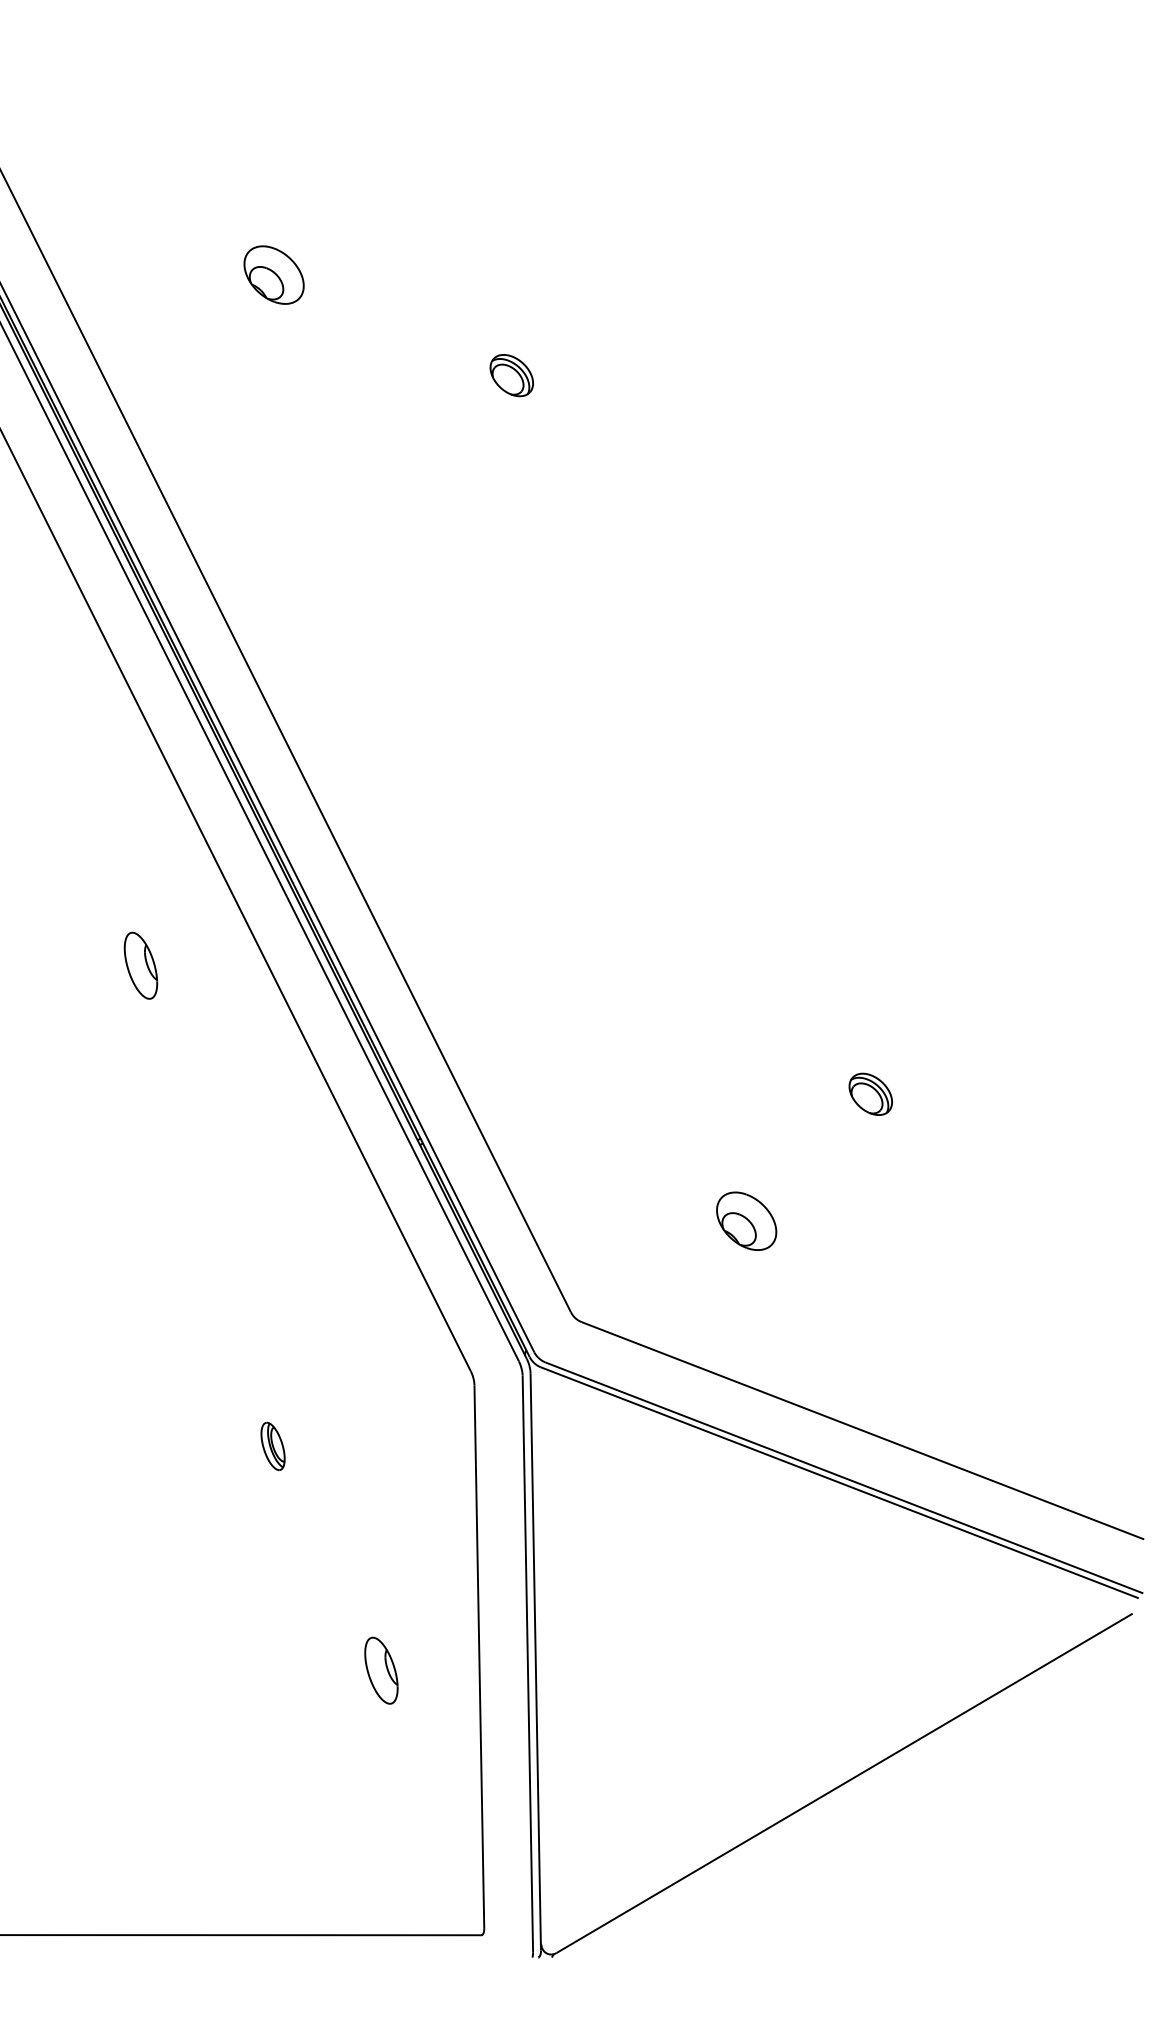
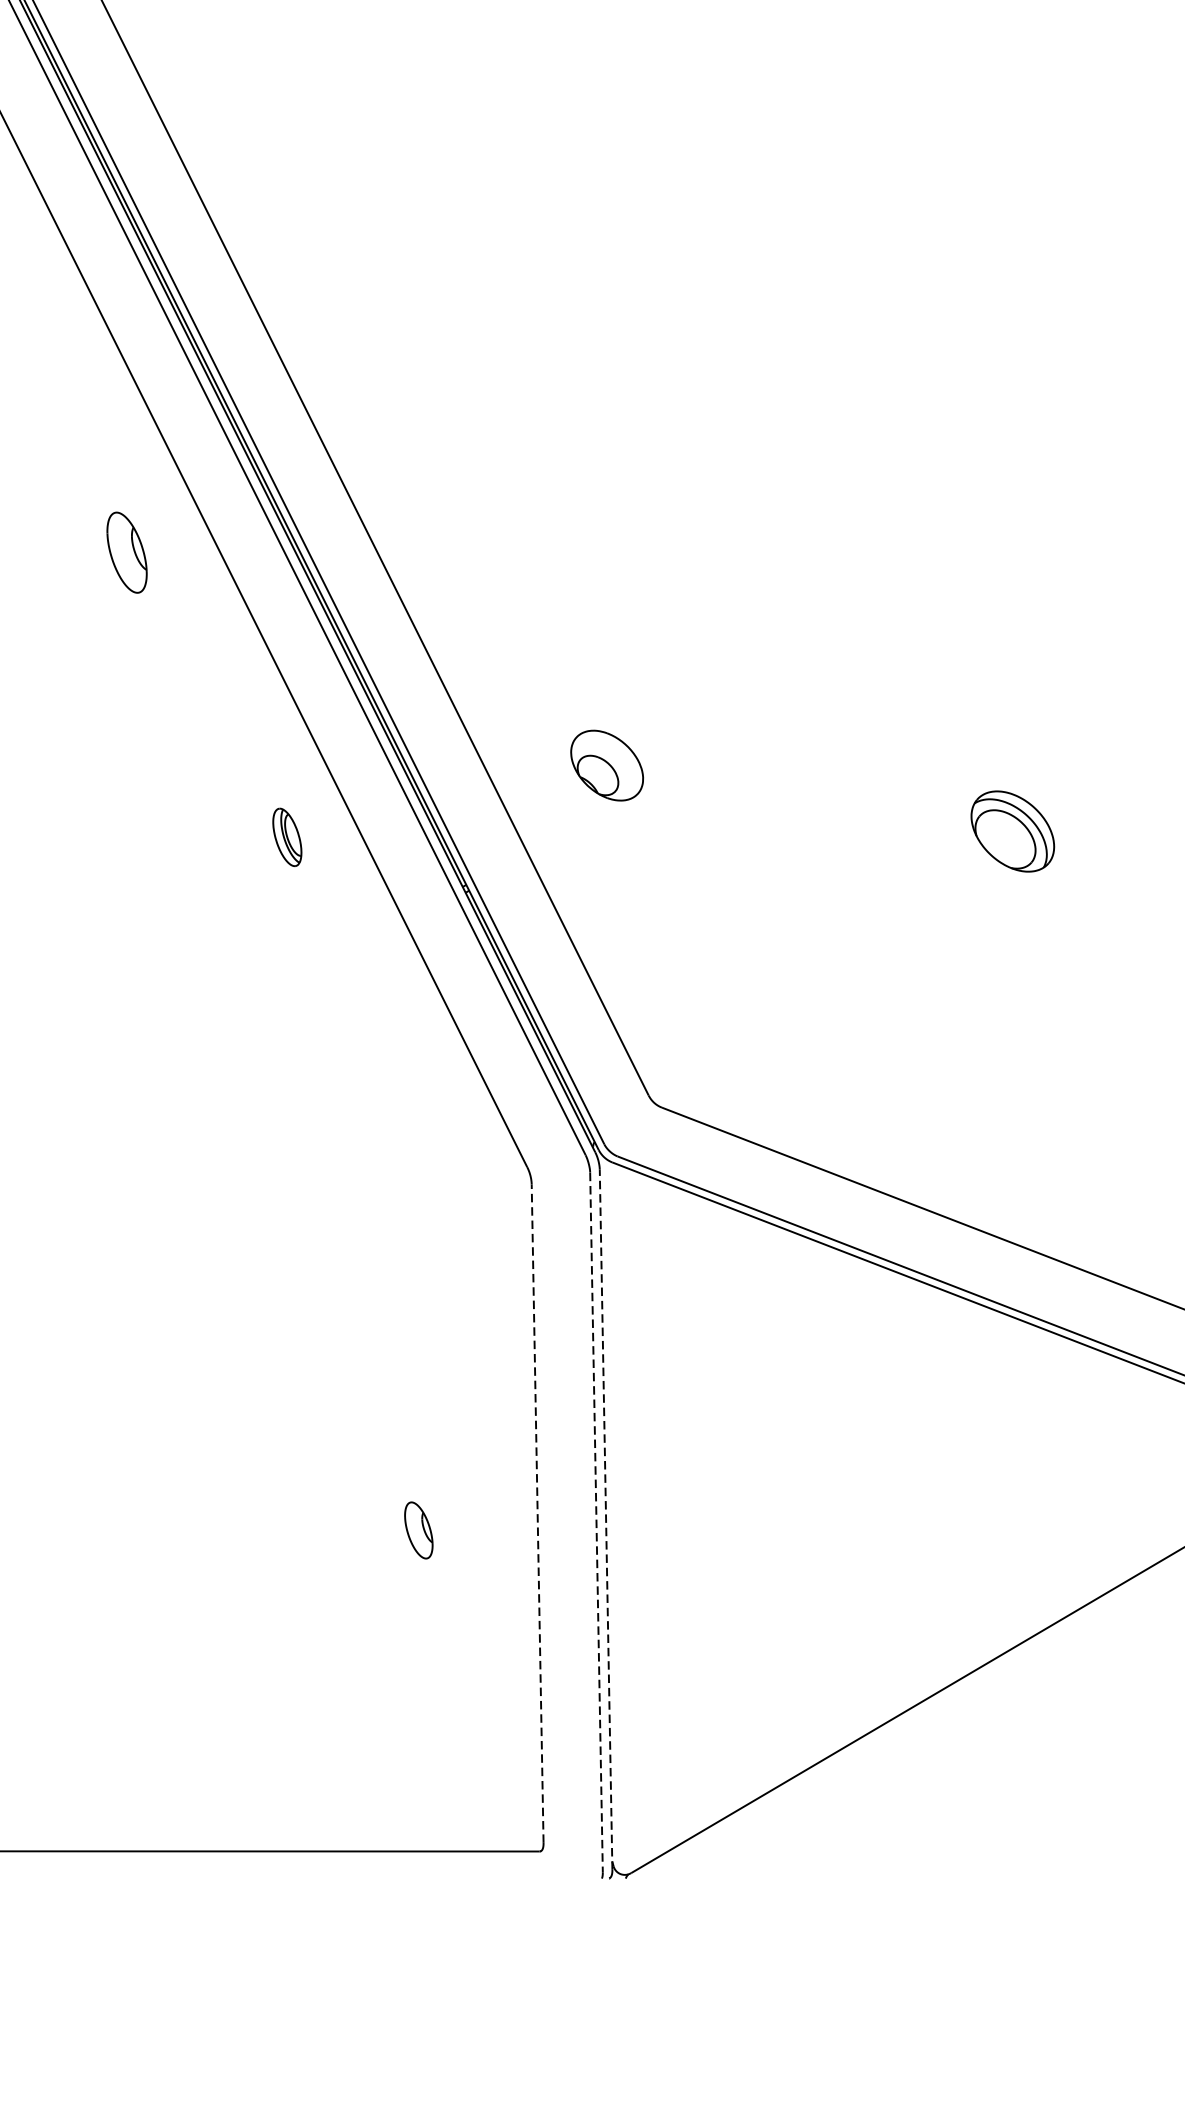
part: (140, 965) -> (126, 552), moved
part: (870, 1093) -> (1012, 830), size x1.6
part: (746, 1220) -> (606, 764), moved
part: (272, 1445) -> (286, 836), moved
line: (479, 1656) -> (537, 1513), solid -> dashed
line: (535, 1661) -> (605, 1519), solid -> dashed
line: (527, 1664) -> (596, 1523), solid -> dashed
part: (381, 1670) -> (418, 1530), size x0.7

